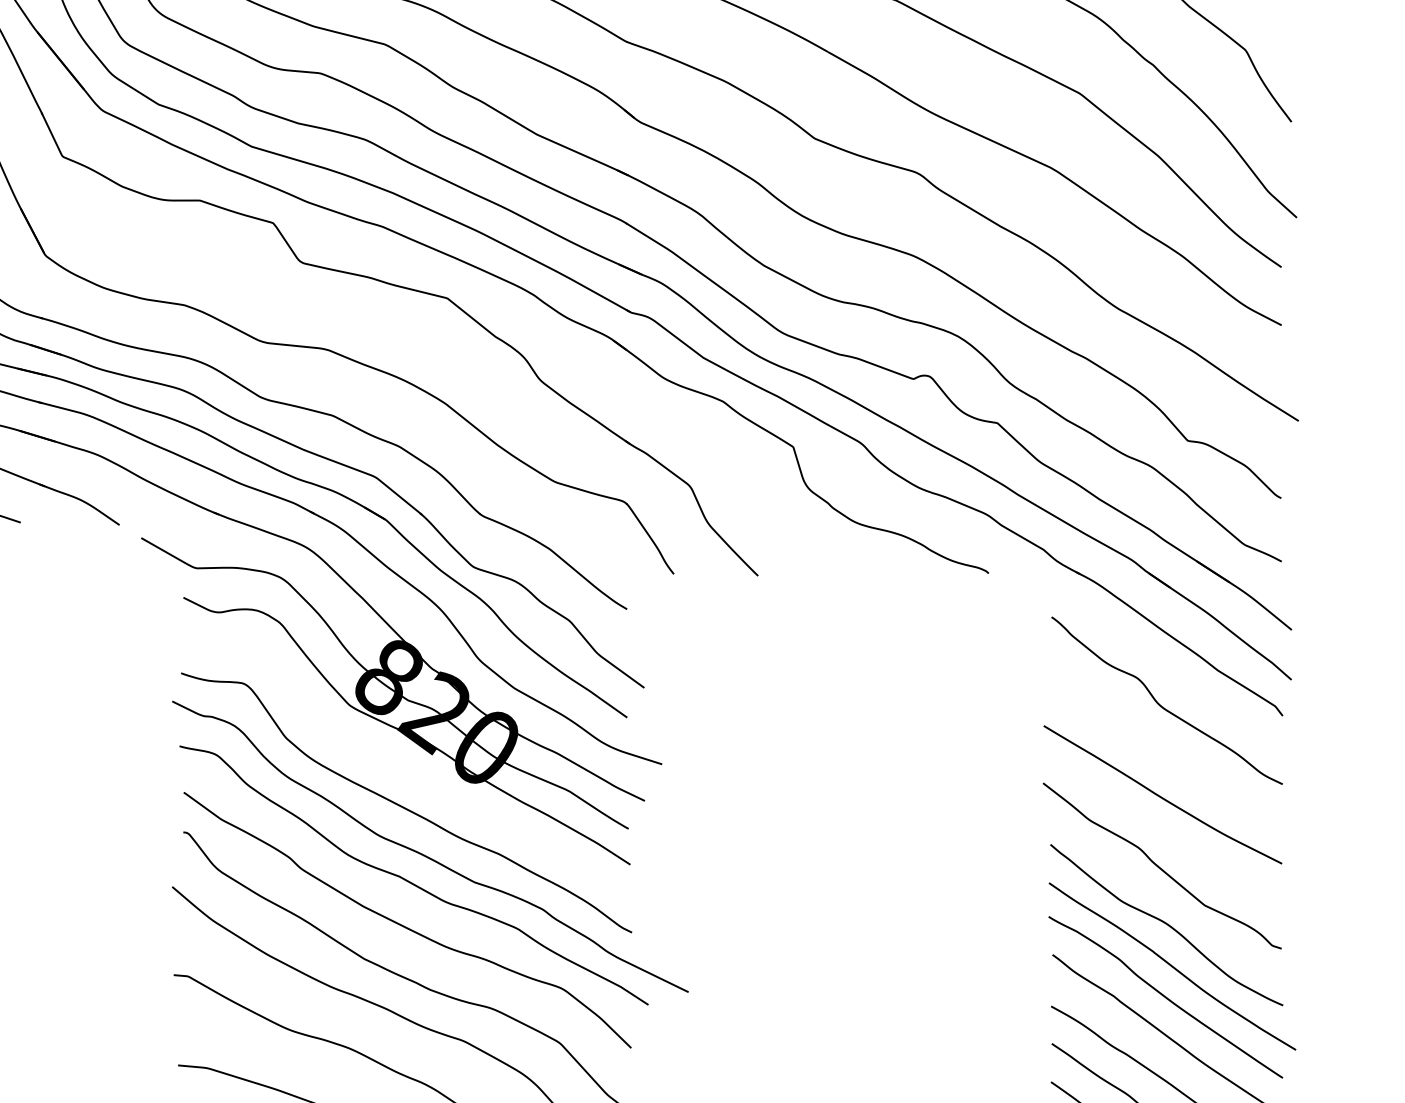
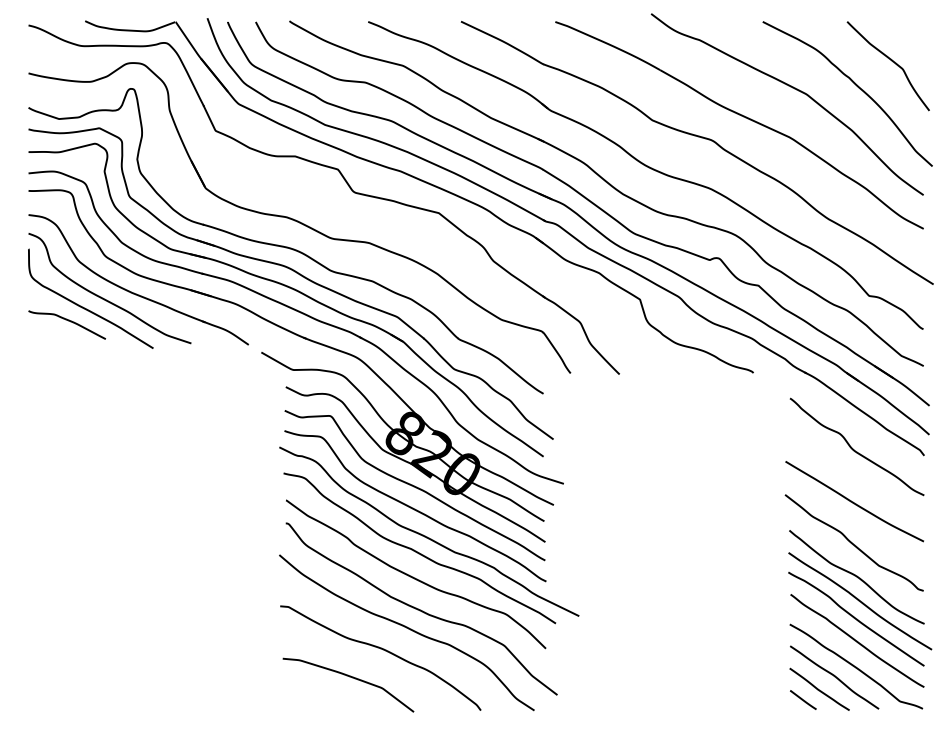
curve: (404, 767) -> (414, 485), added

